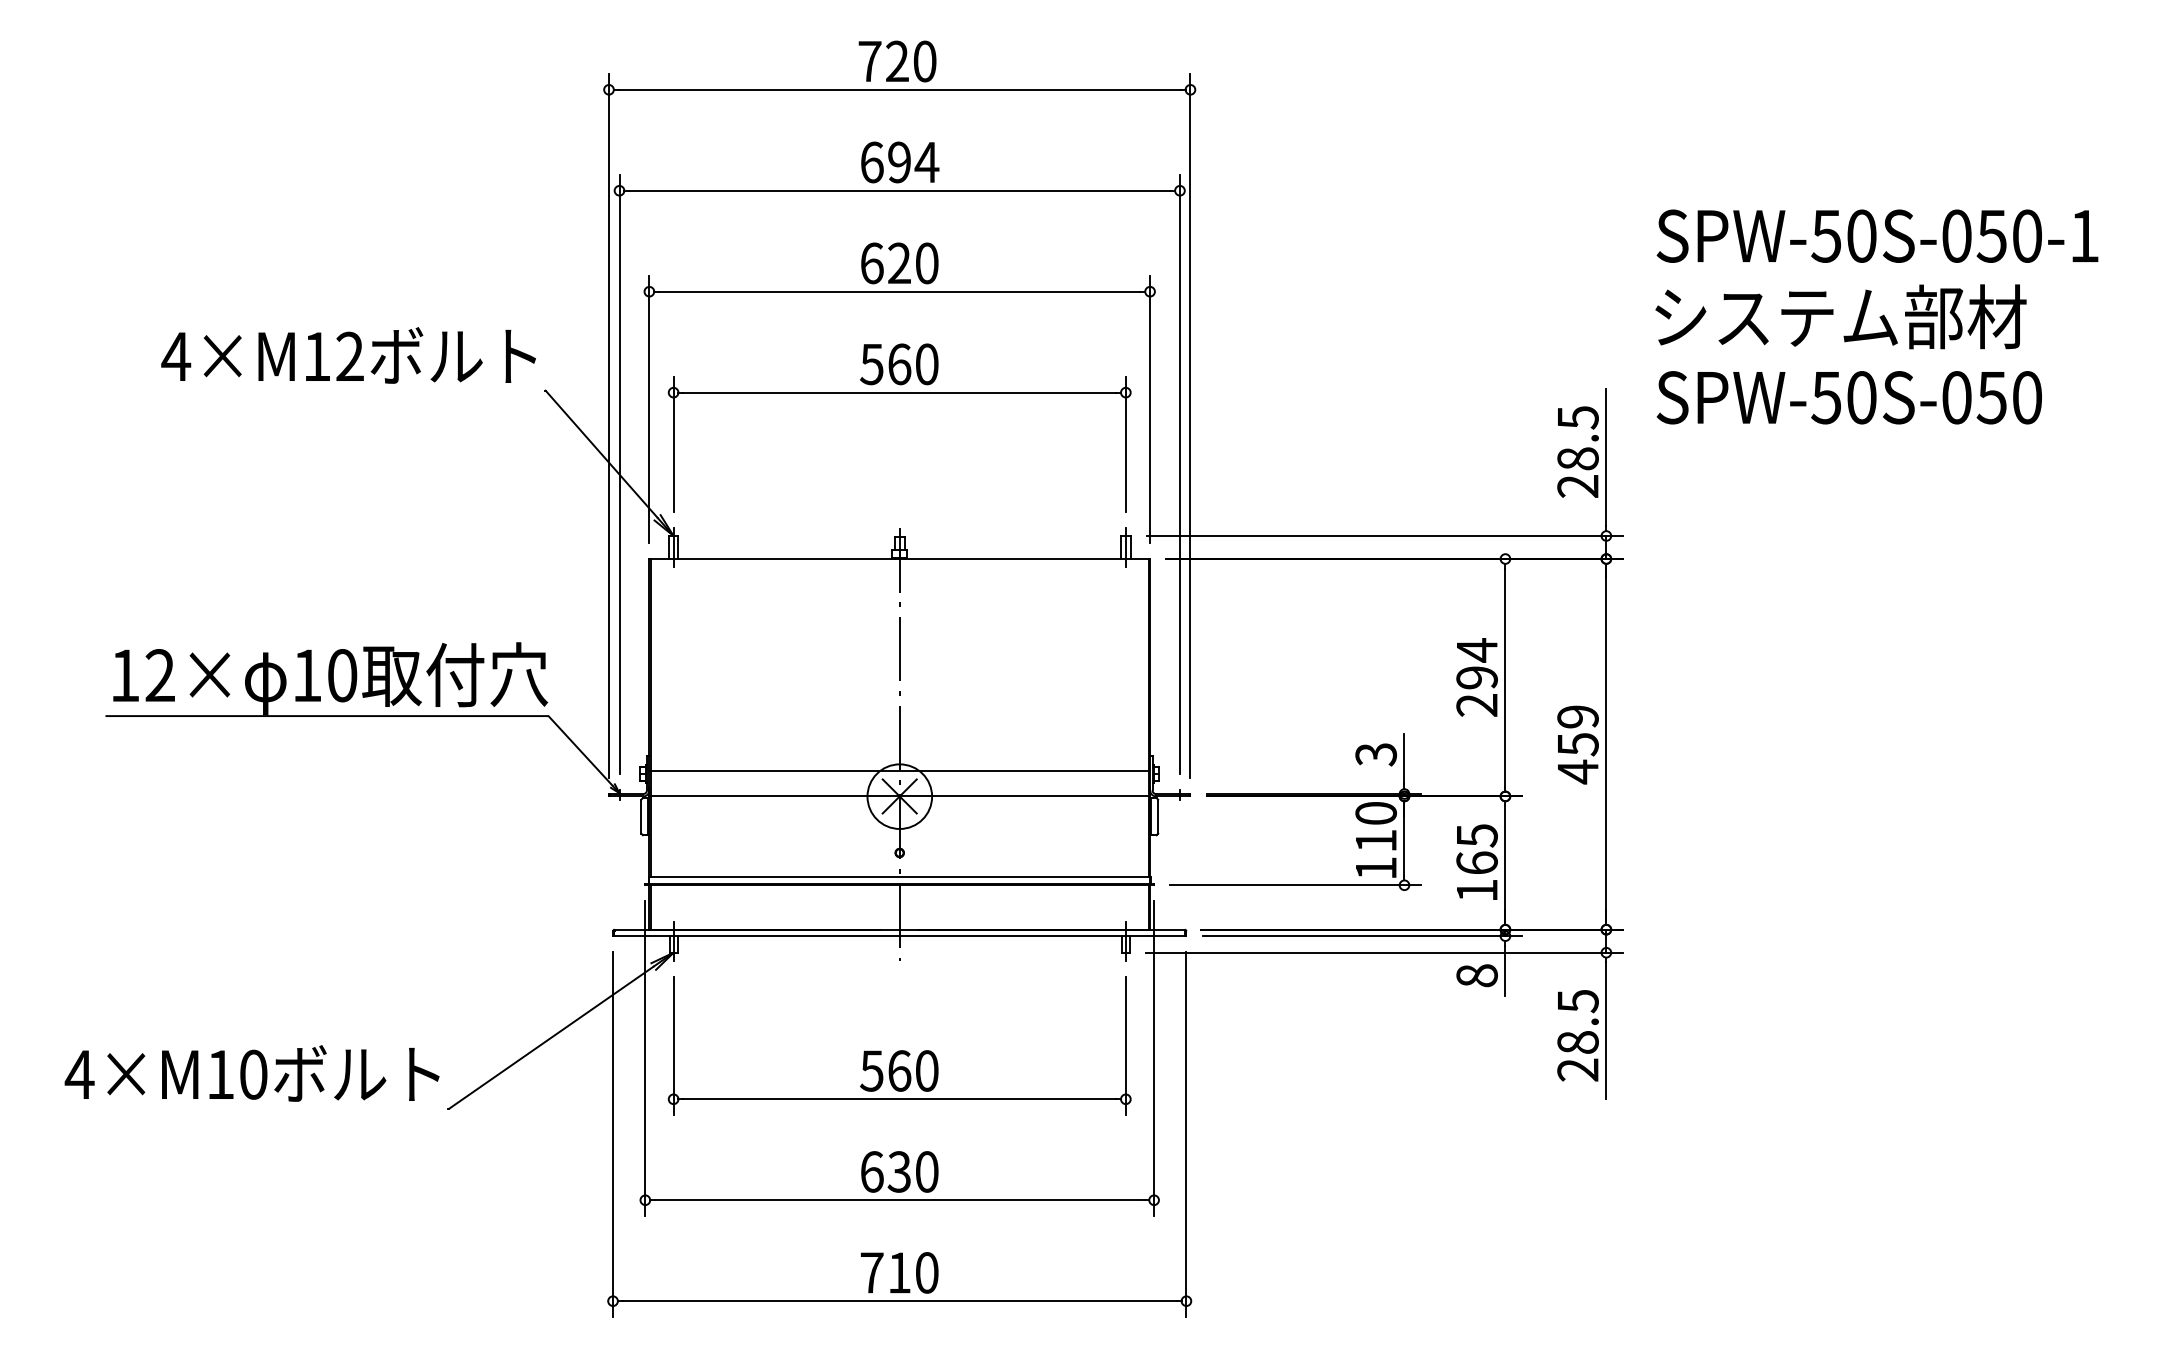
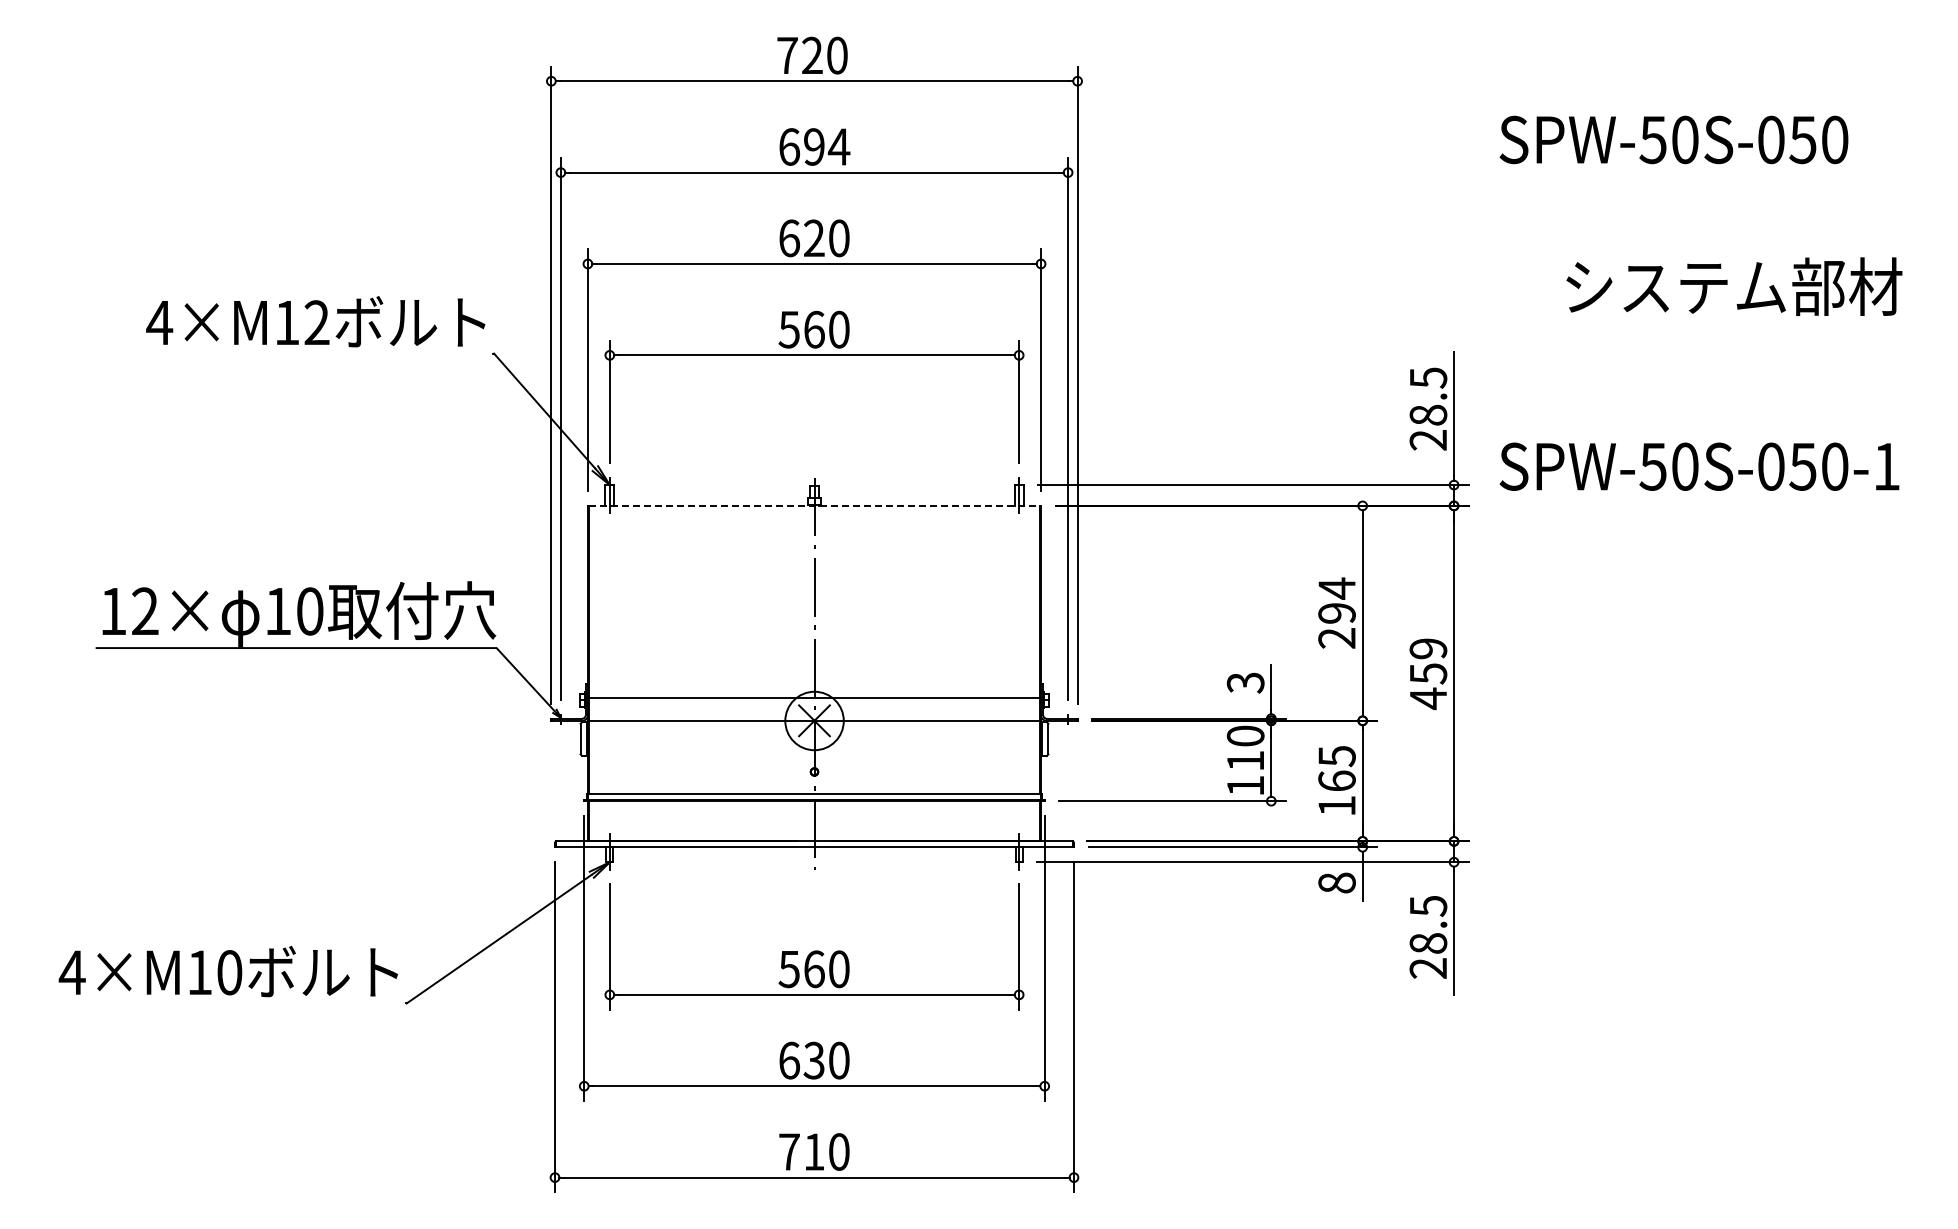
text: (1877, 235) -> (1699, 466), moved
text: (1841, 316) -> (1734, 286), moved
text: (1848, 397) -> (1673, 139), moved
line: (899, 558) -> (814, 505), solid -> dashed

